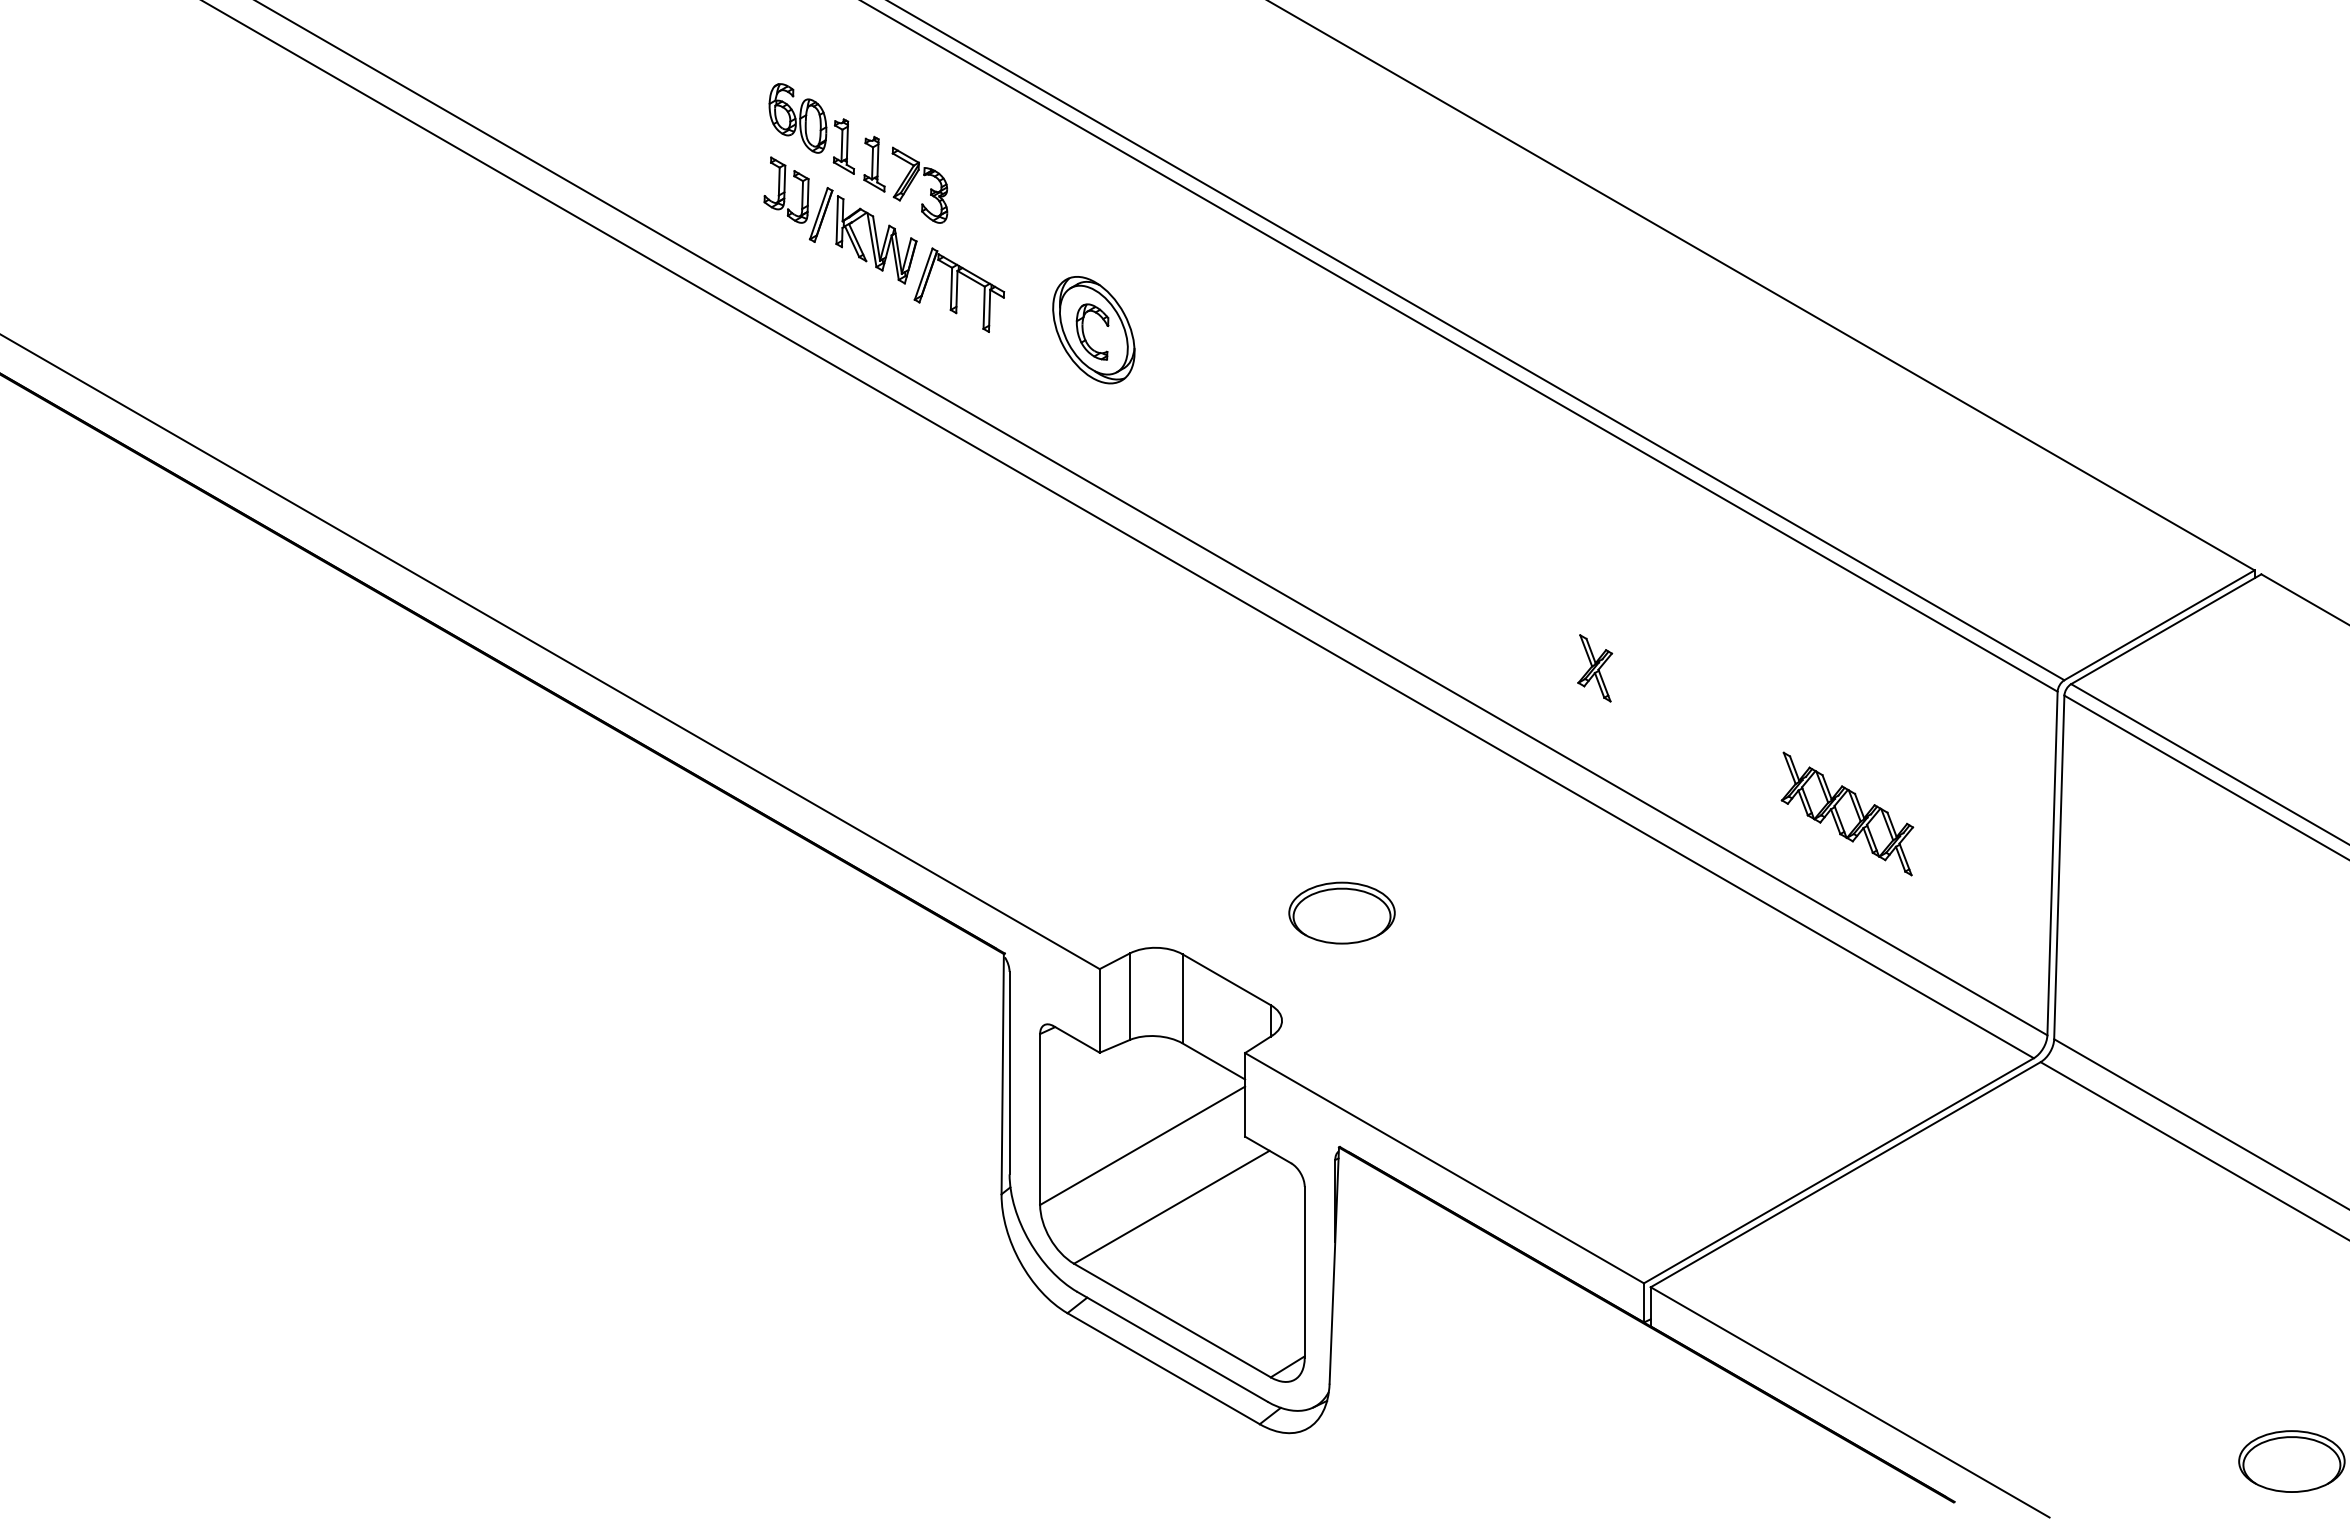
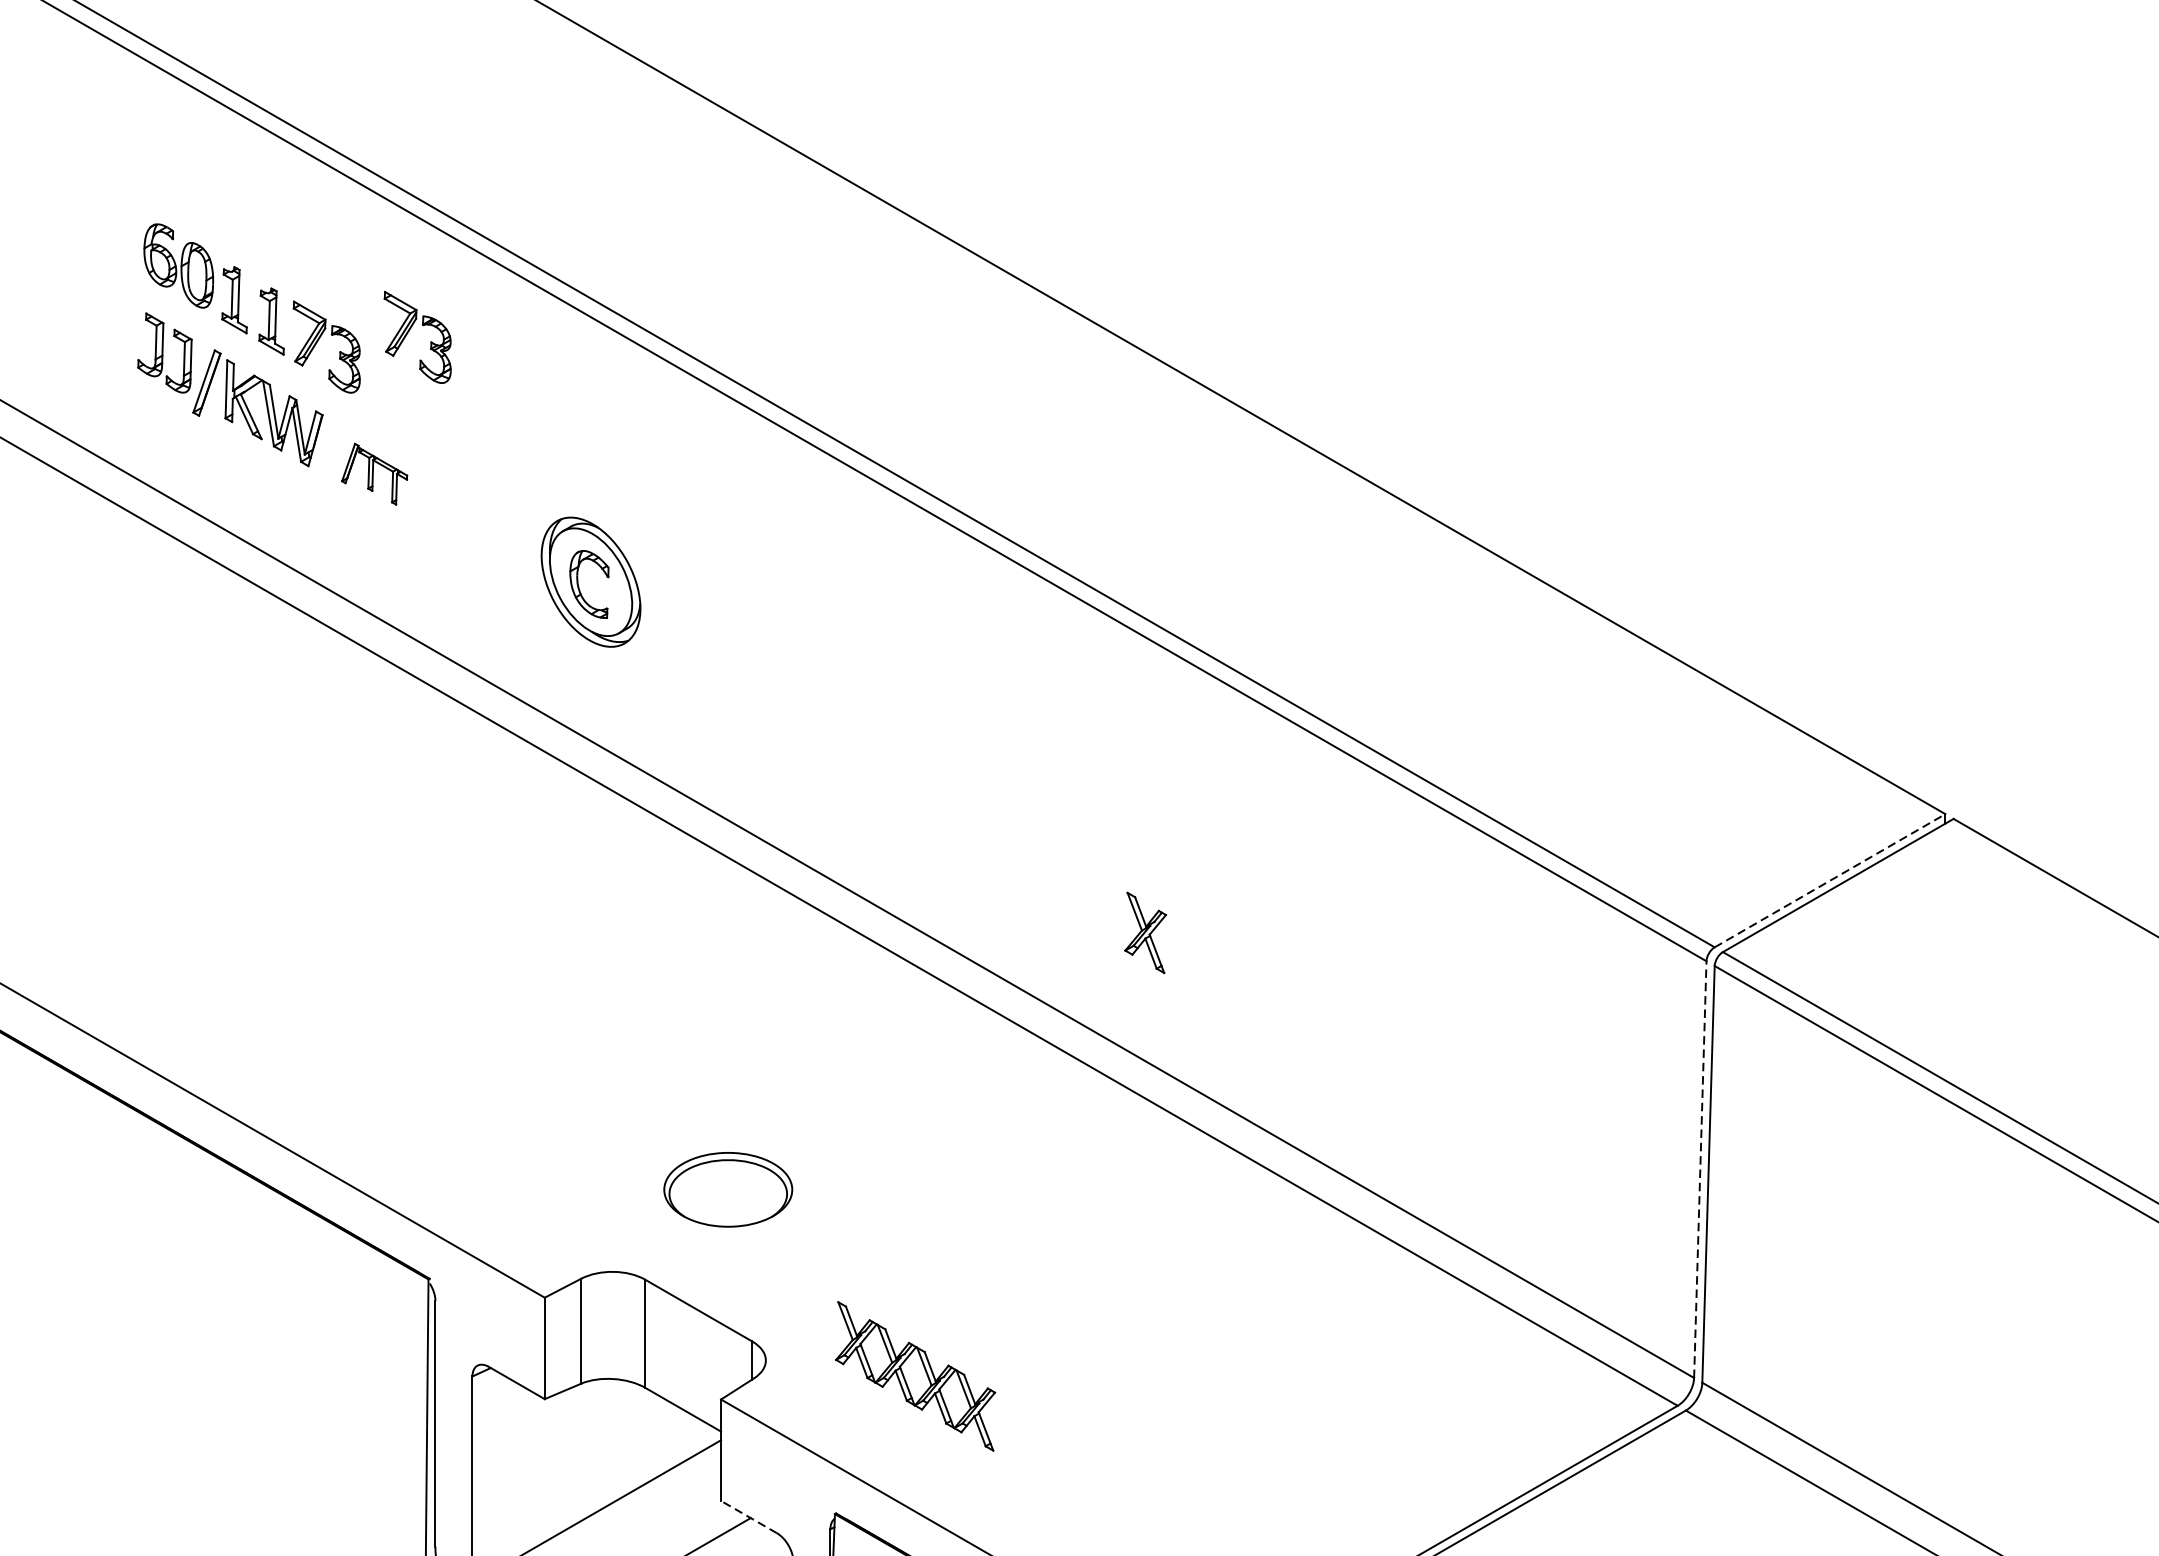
part: (988, 172) -> (409, 331), added
part: (959, 289) -> (374, 473), size x0.6
part: (1093, 330) -> (590, 582), moved
line: (2159, 625) -> (1830, 880), solid -> dashed
part: (1847, 813) -> (915, 1375), moved
line: (2052, 863) -> (1700, 1169), solid -> dashed
part: (1341, 912) -> (727, 1189), moved
line: (1268, 1149) -> (749, 1516), solid -> dashed

